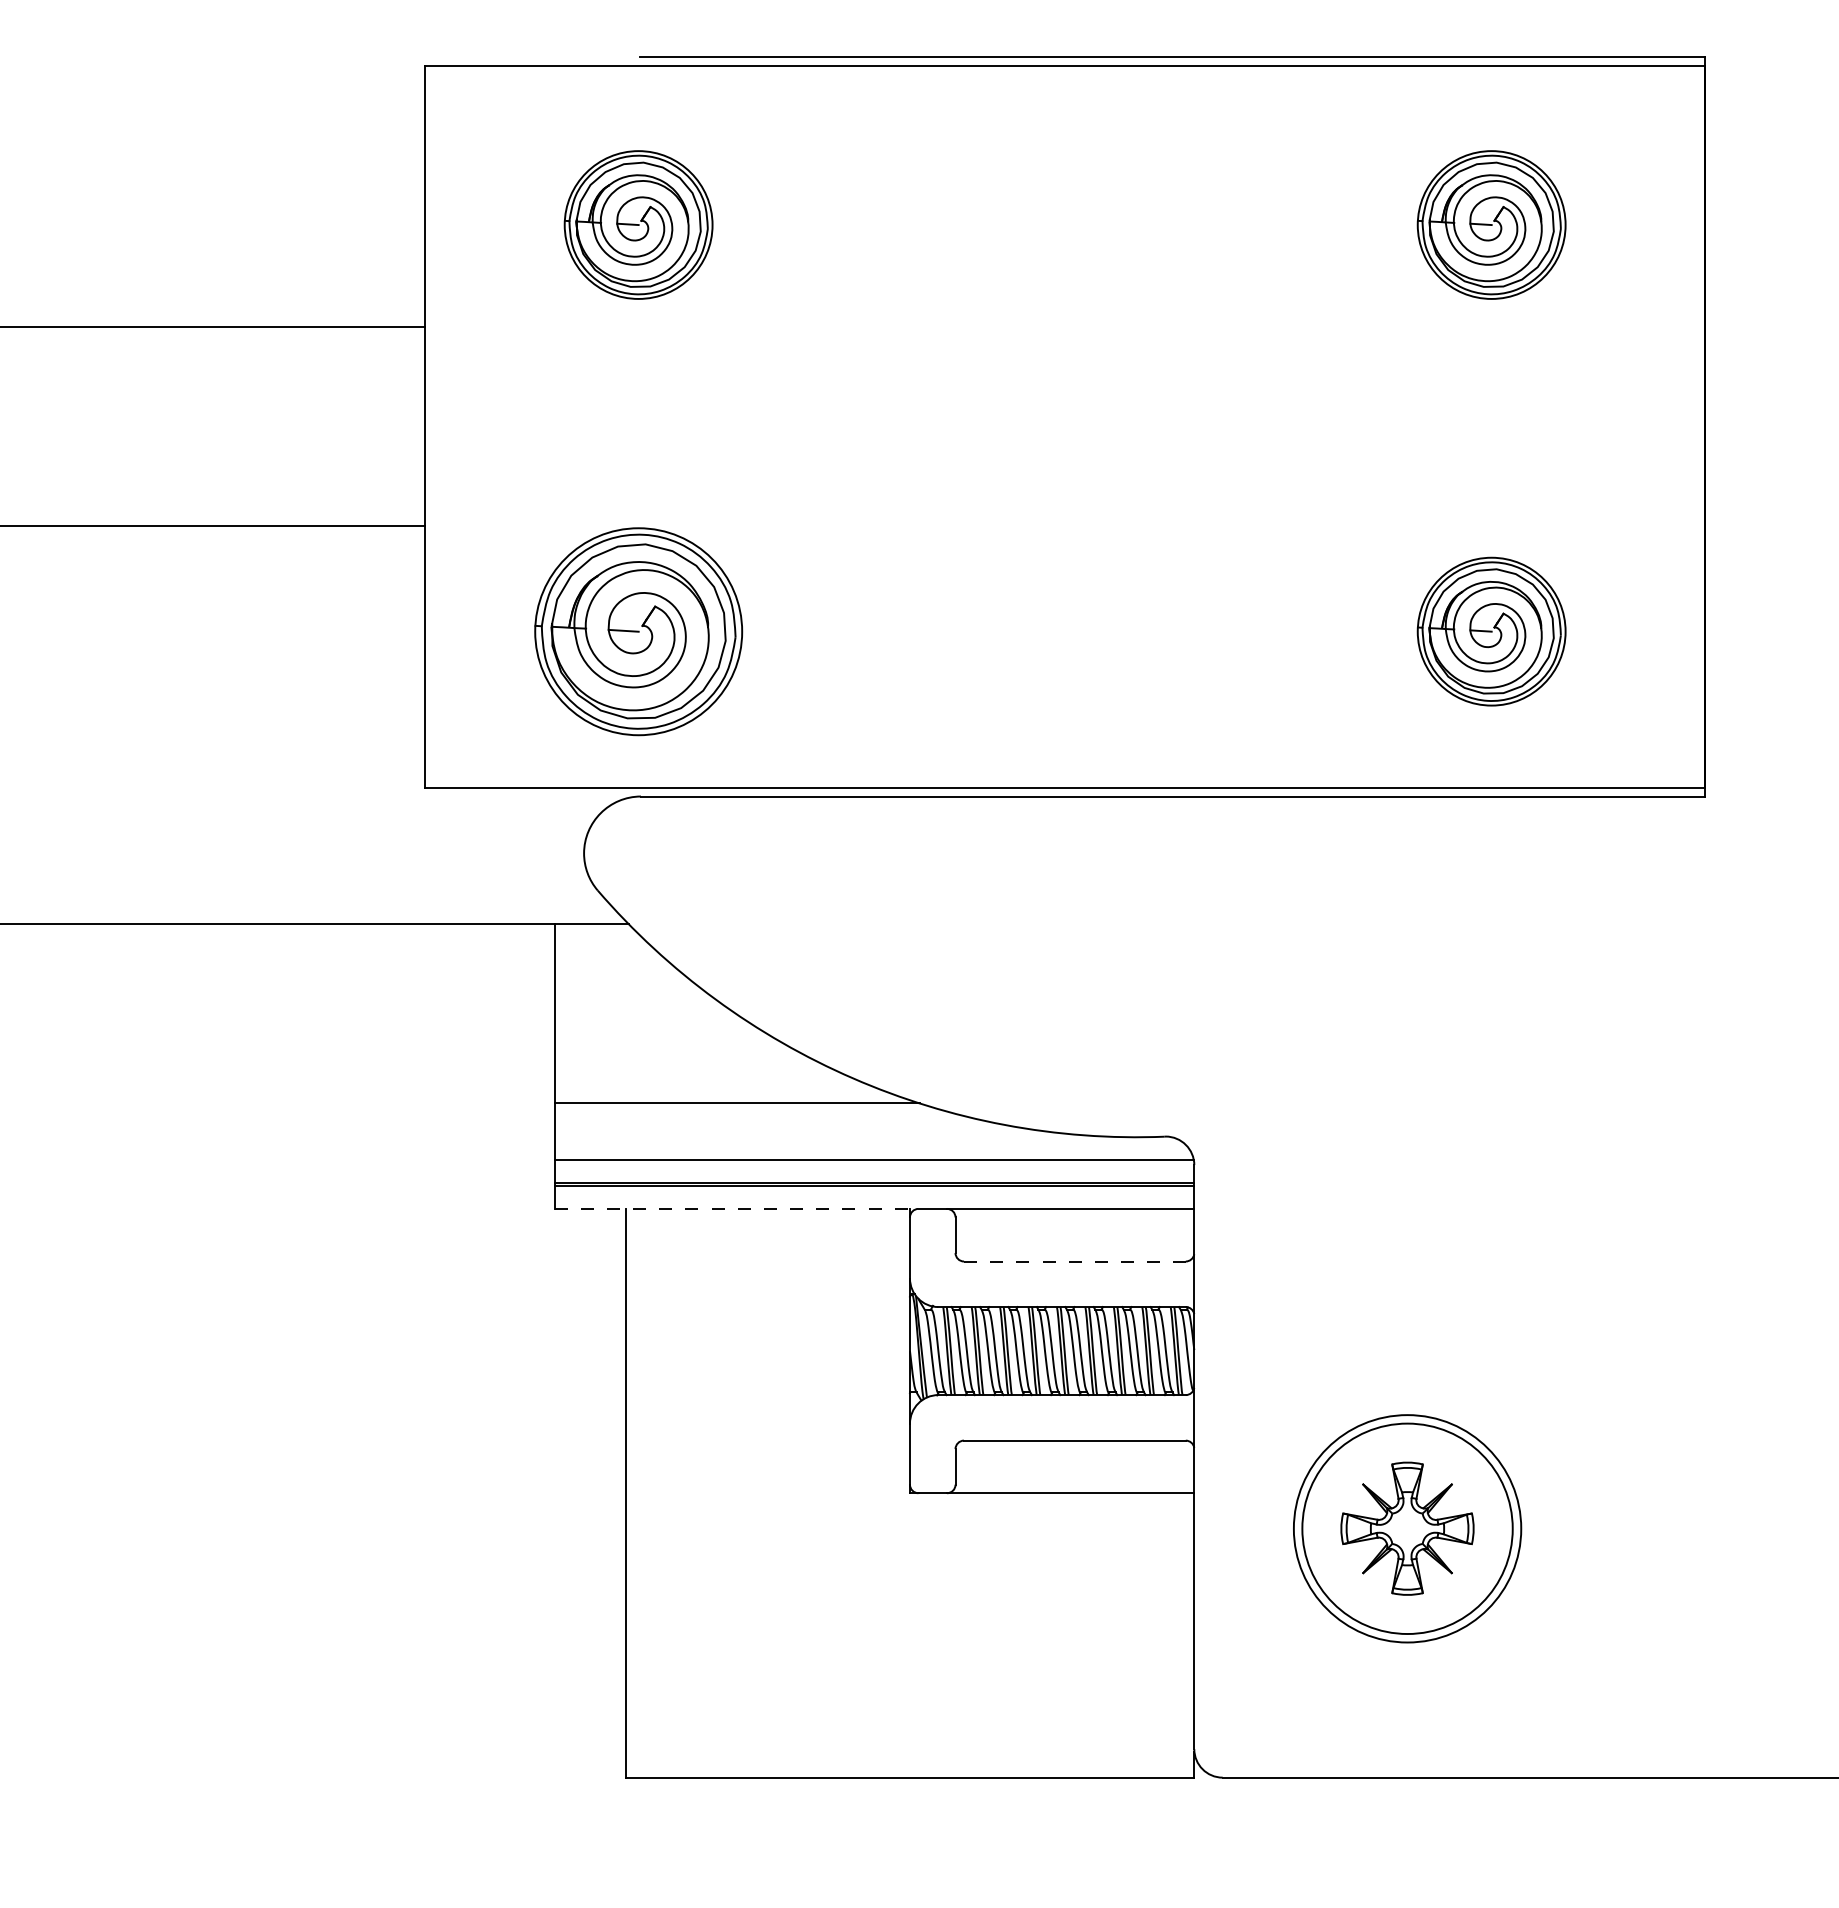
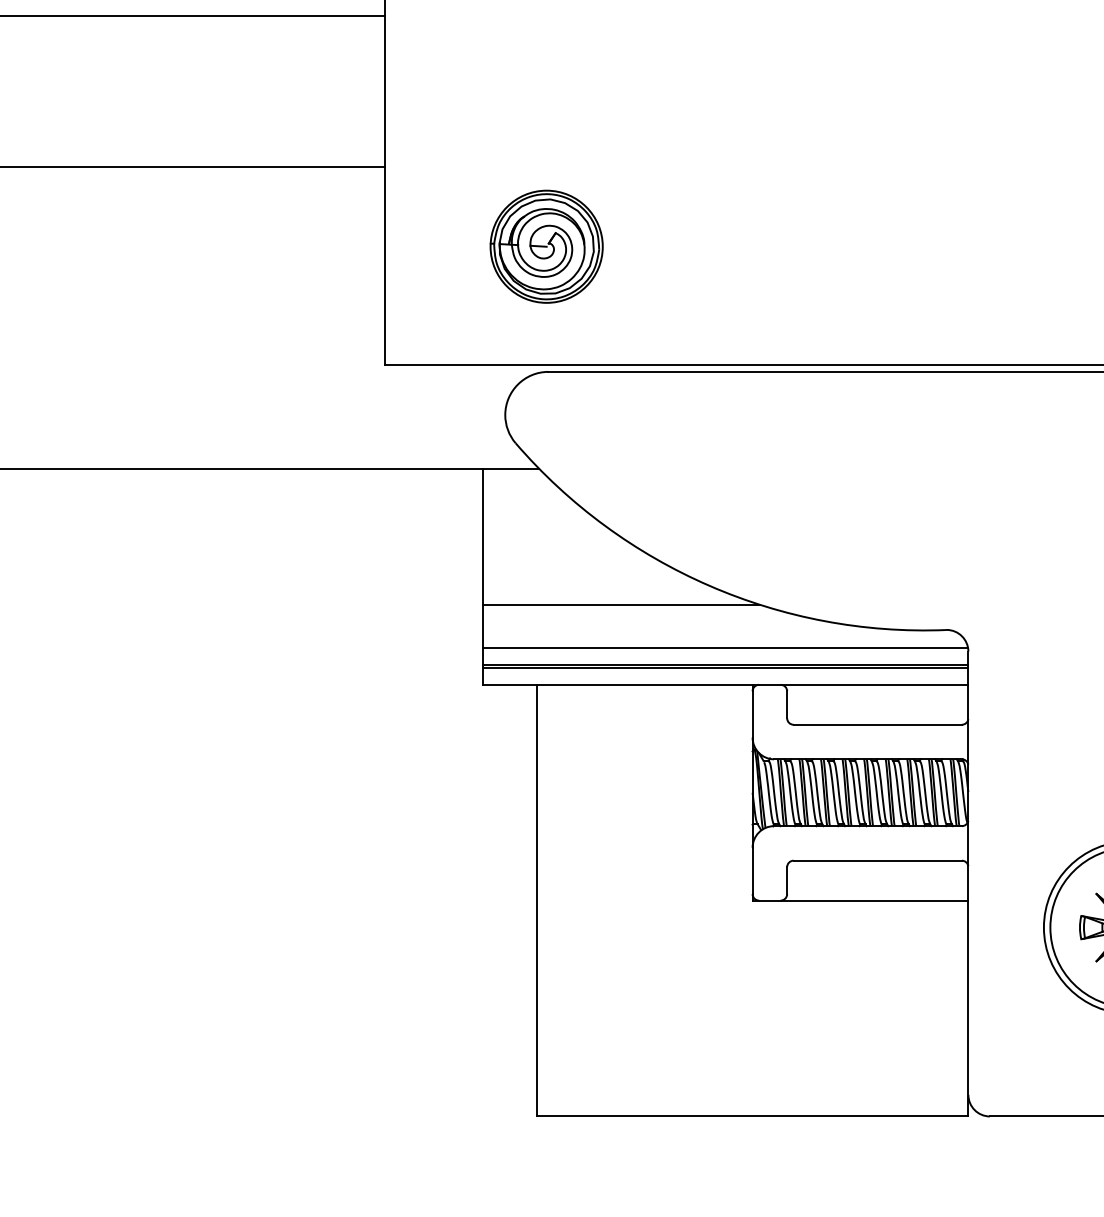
part: (638, 631) -> (546, 246), size x0.71
line: (736, 1208) -> (620, 684), dashed -> solid
line: (1074, 1261) -> (877, 724), dashed -> solid

